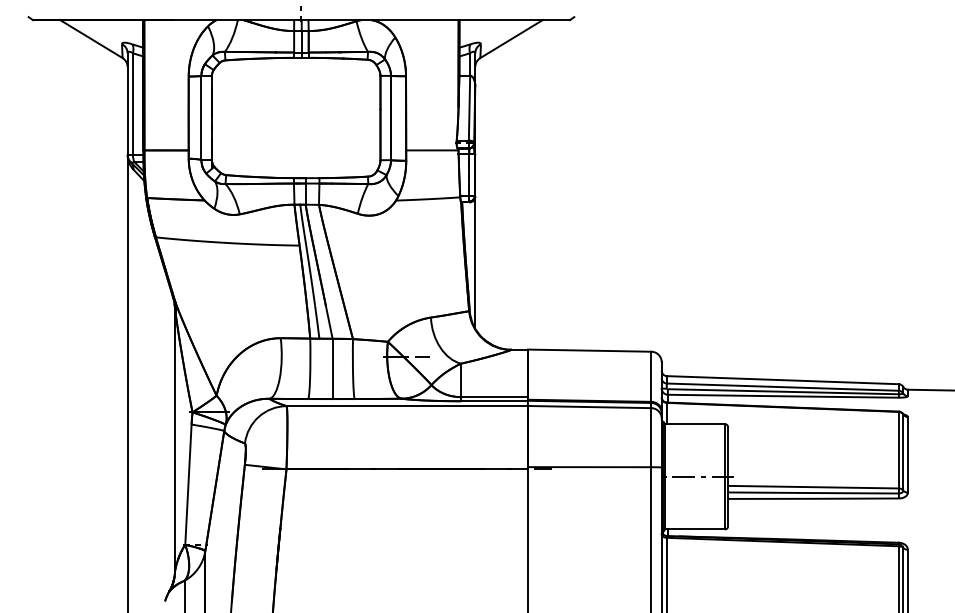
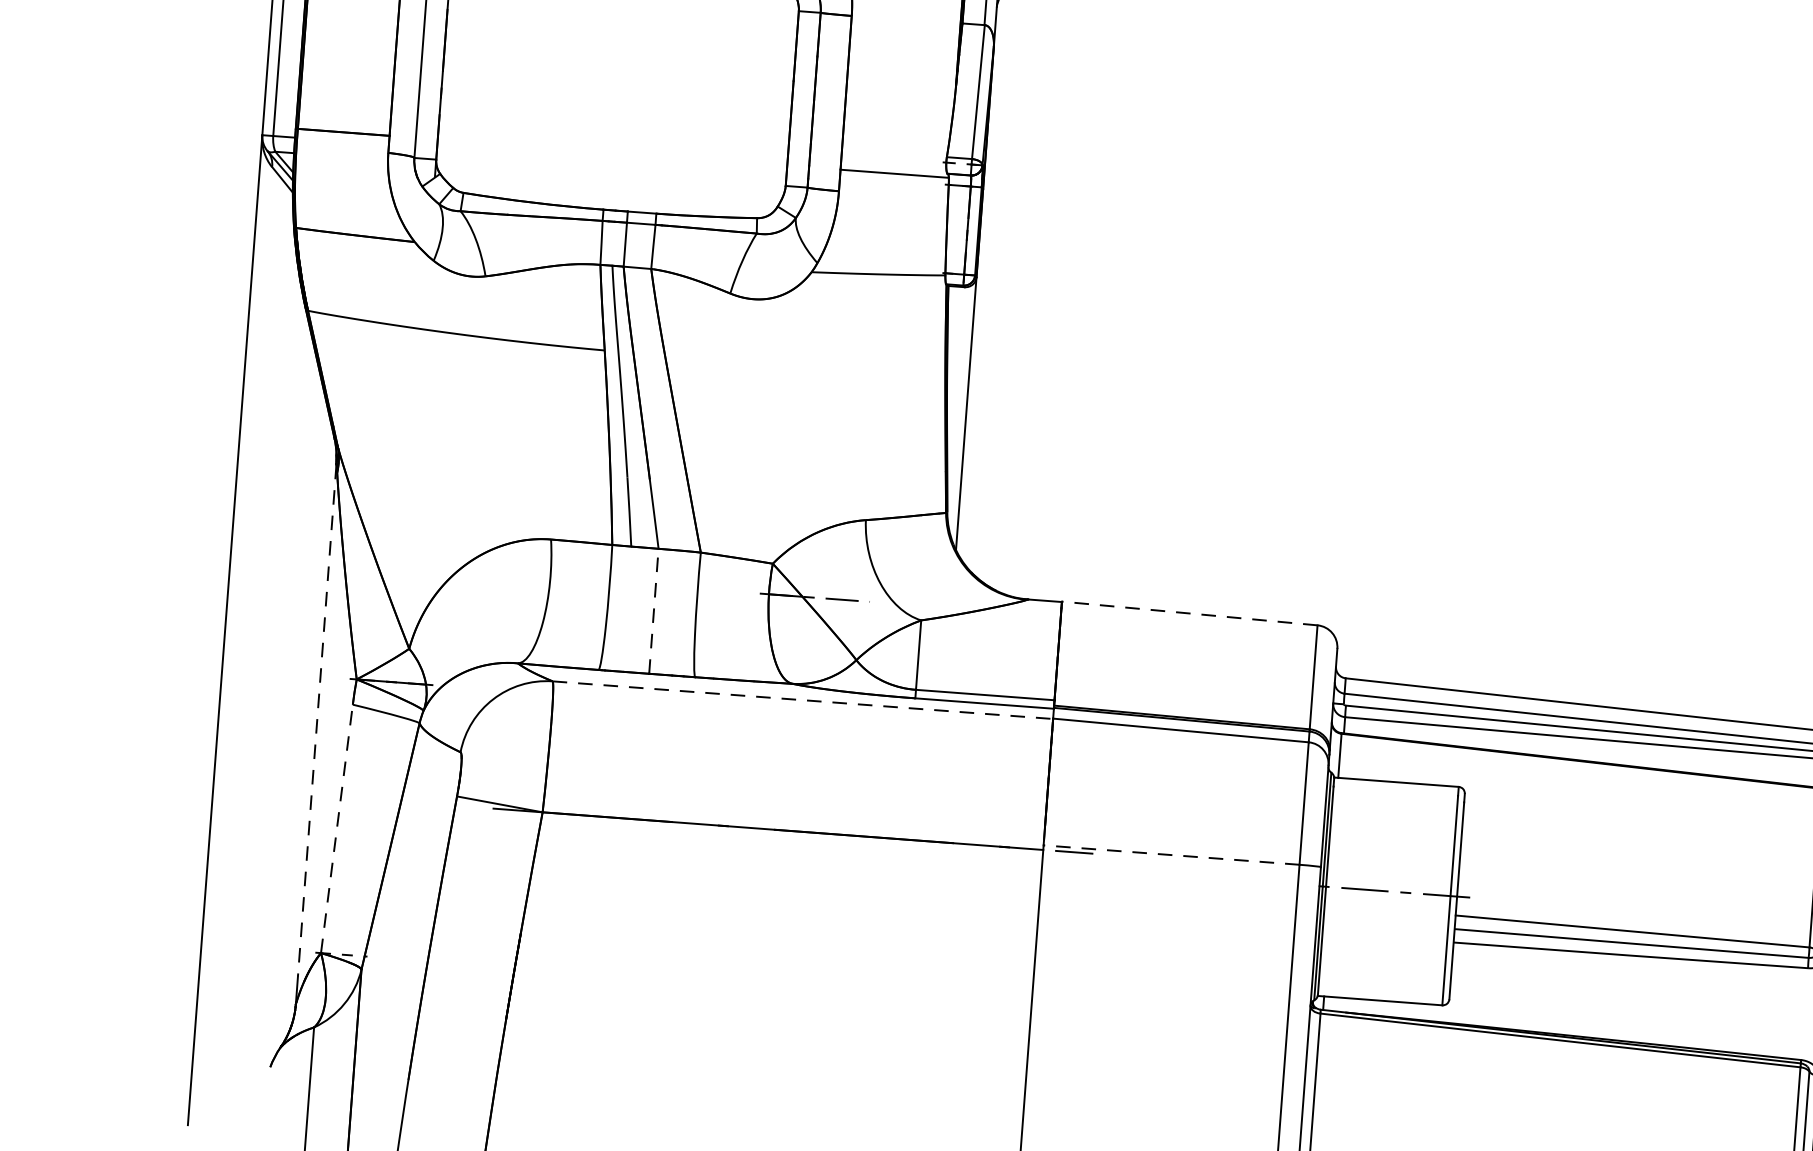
line: (589, 350) -> (1189, 613), solid -> dashed
line: (332, 368) -> (653, 610), solid -> dashed
line: (407, 406) -> (803, 700), solid -> dashed
line: (175, 433) -> (318, 720), solid -> dashed
line: (589, 467) -> (1171, 855), solid -> dashed
line: (188, 484) -> (337, 828), solid -> dashed

